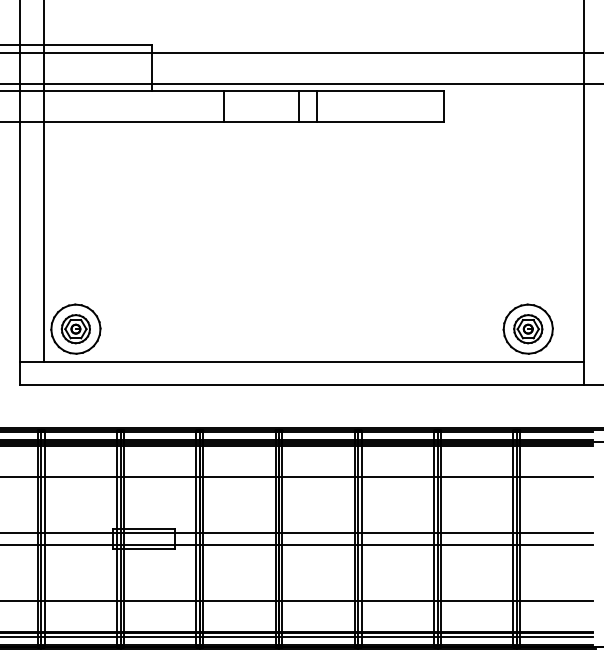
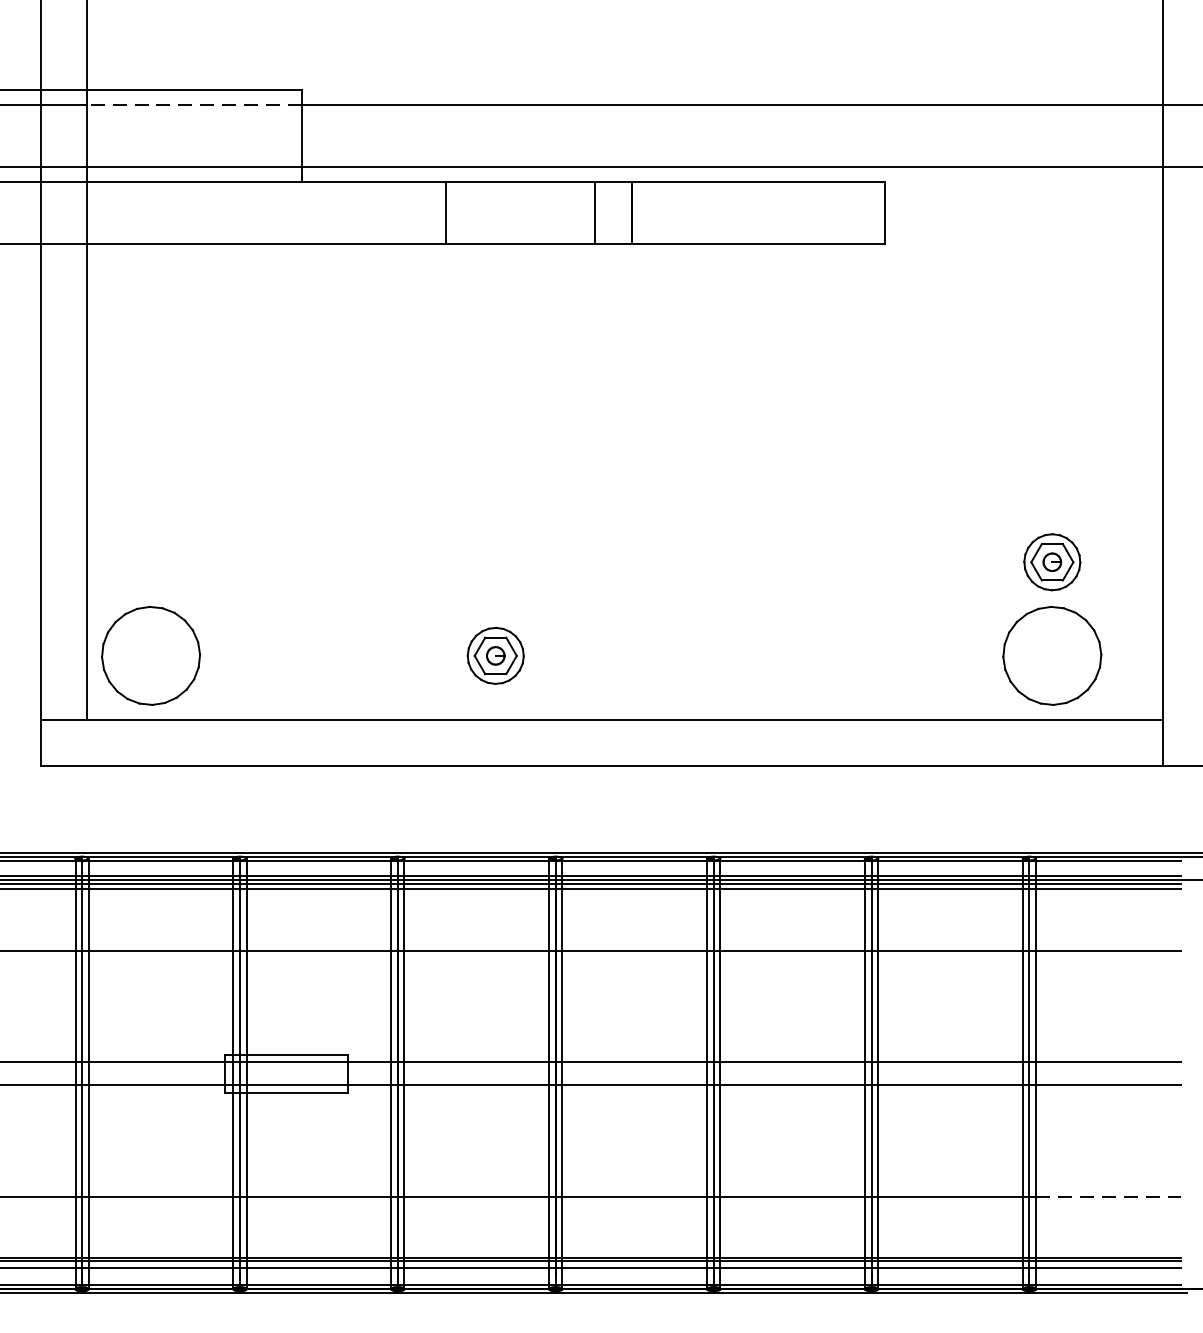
line: (97, 52) -> (194, 104), solid -> dashed
part: (75, 329) -> (494, 656), moved
part: (528, 329) -> (1052, 562), moved
line: (556, 600) -> (1108, 1196), solid -> dashed

